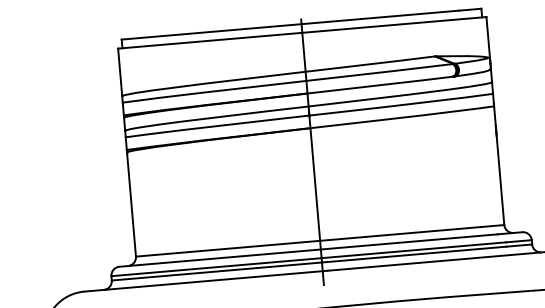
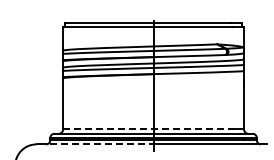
line: (309, 241) -> (148, 129), solid -> dashed
line: (216, 280) -> (101, 144), solid -> dashed

